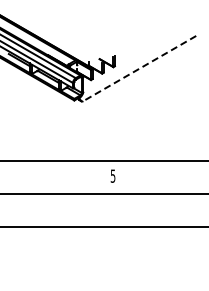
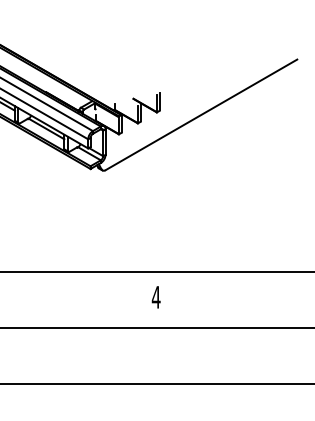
line: (139, 68) -> (201, 114), dashed -> solid
text: (112, 175) -> (155, 296), 5 -> 4

